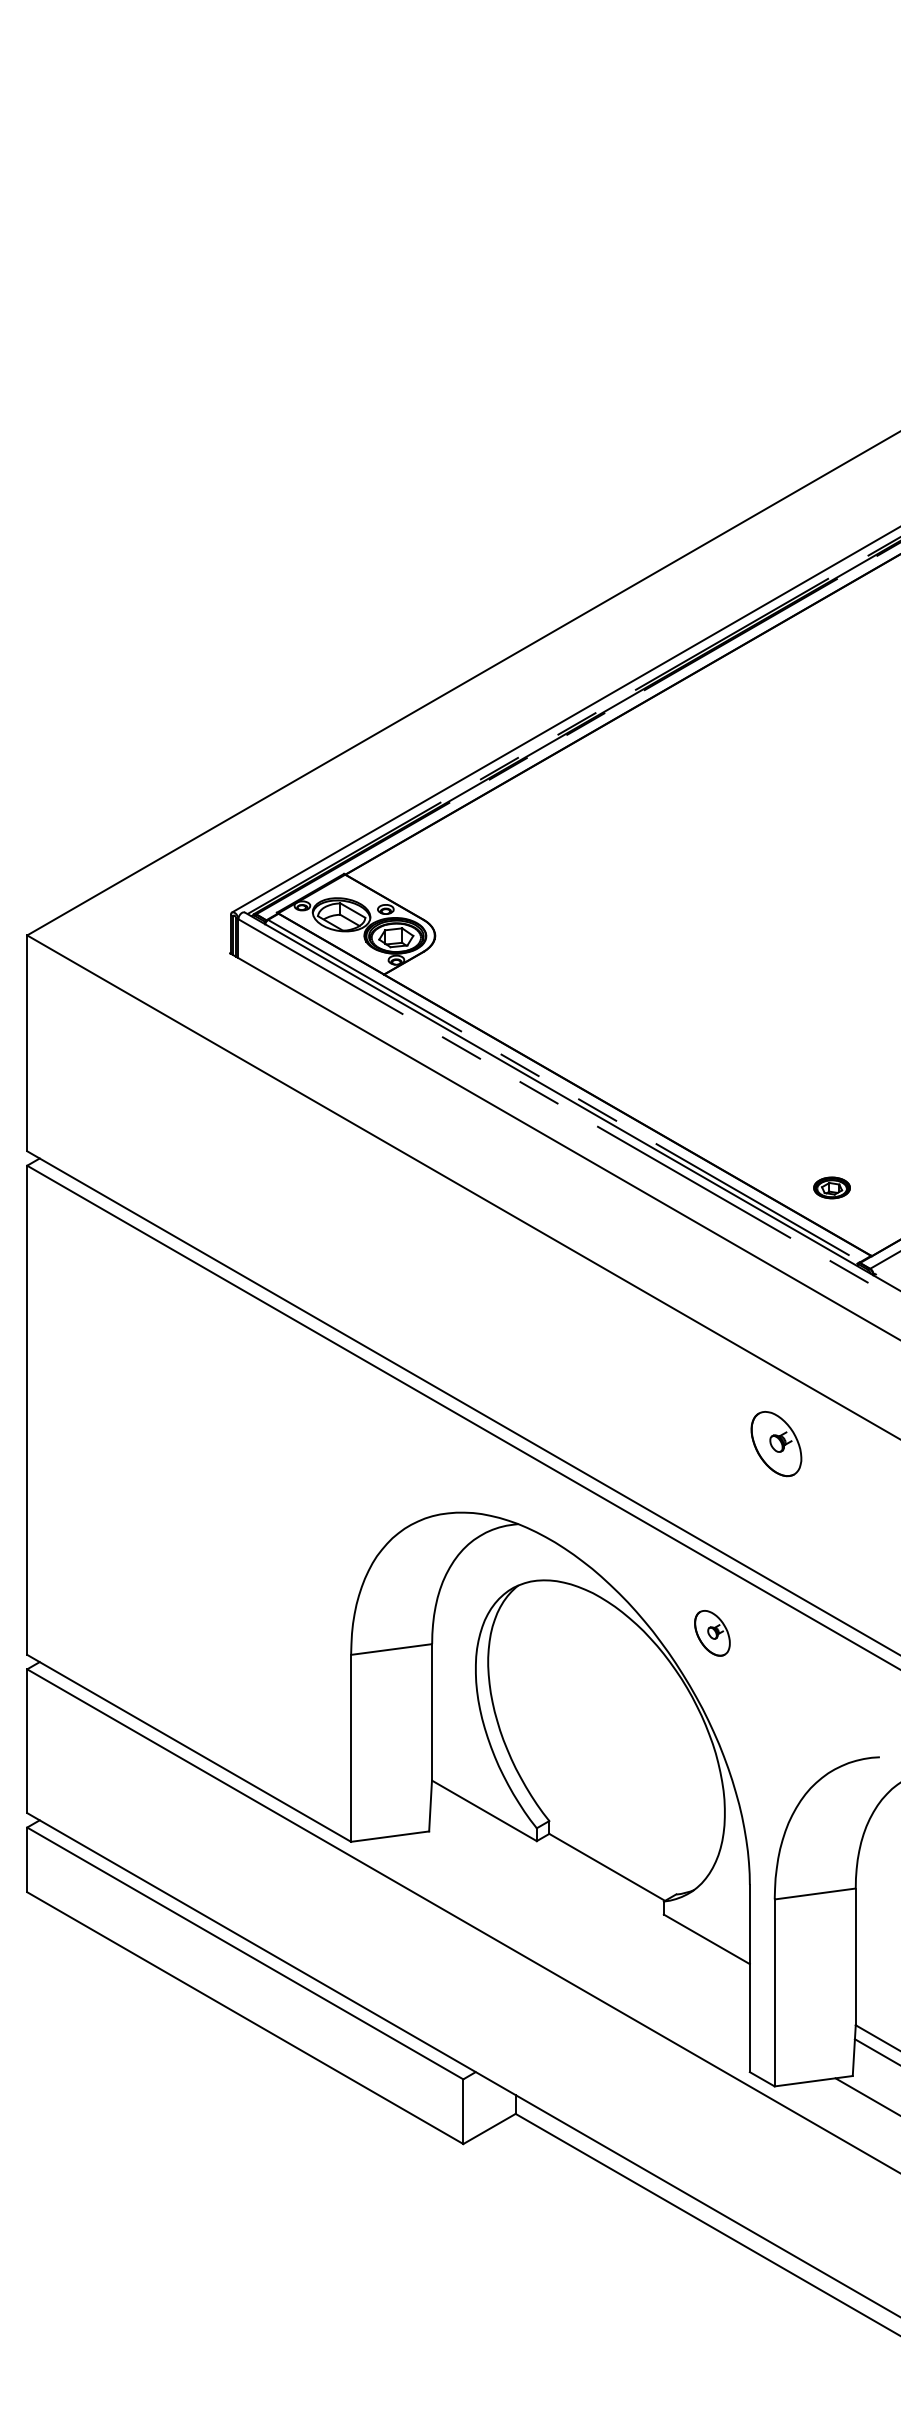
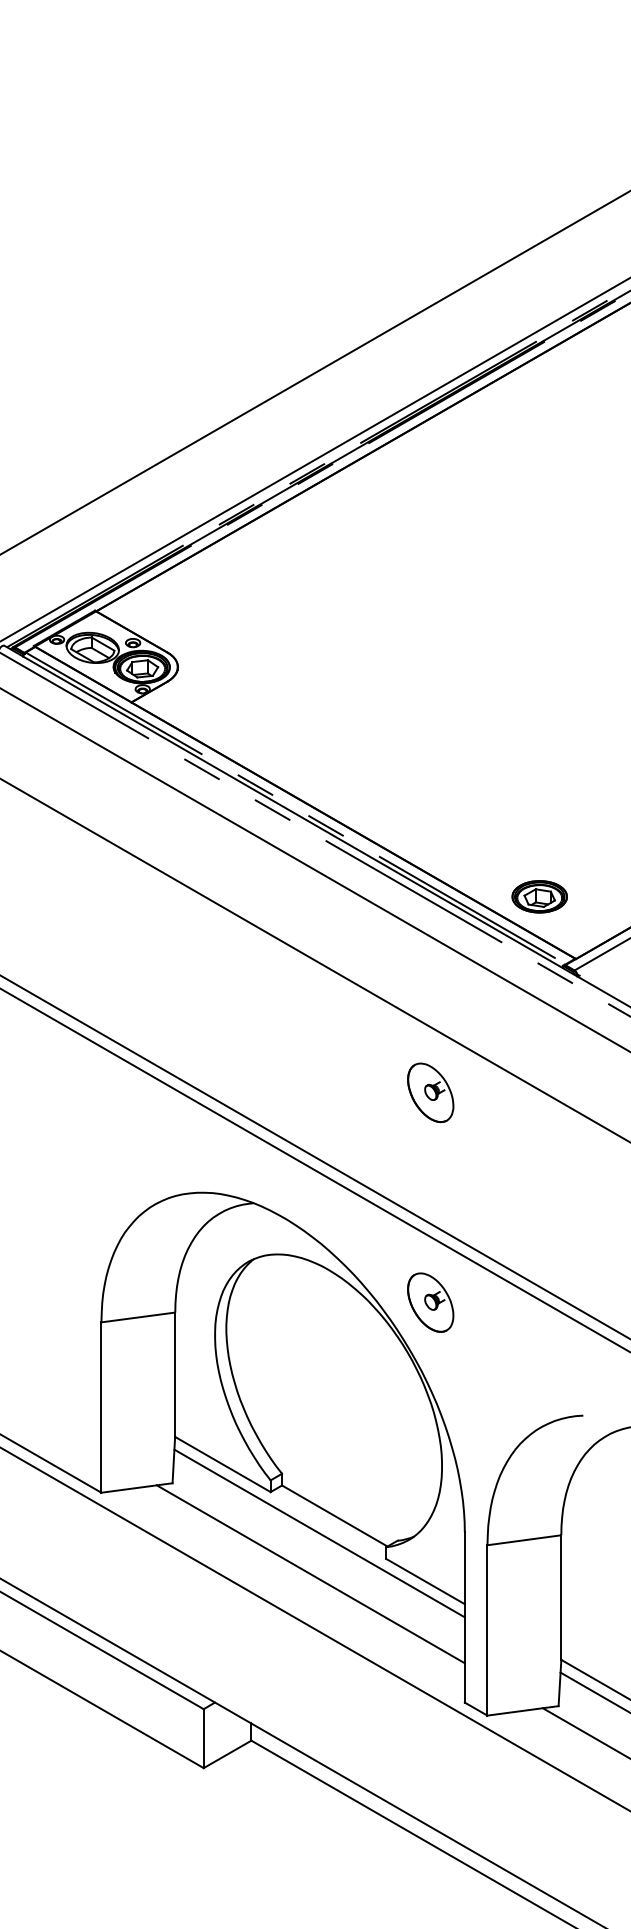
part: (831, 1187) -> (539, 896), size x1.67
part: (776, 1444) -> (430, 1093), moved
part: (712, 1633) -> (430, 1302), size x1.43
line: (590, 1886) -> (319, 1533), added
line: (580, 1930) -> (310, 1573), added

